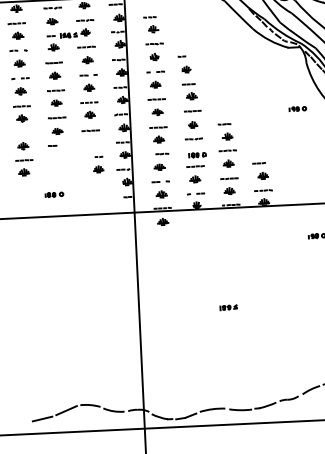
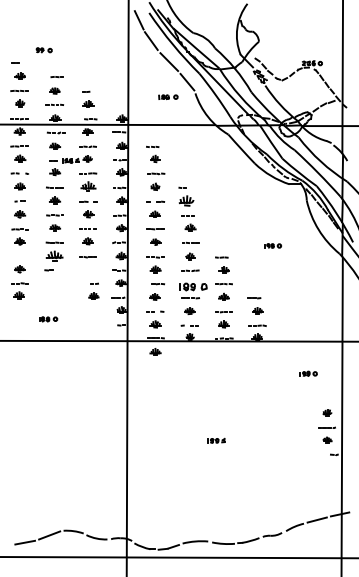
part: (87, 60) -> (88, 186), size x1.4
part: (186, 69) -> (186, 200), size x1.6
part: (20, 78) -> (20, 201), size x0.6
part: (297, 108) -> (272, 245), moved
part: (57, 130) -> (54, 255), size x1.6
part: (197, 154) -> (193, 286), size x1.6

